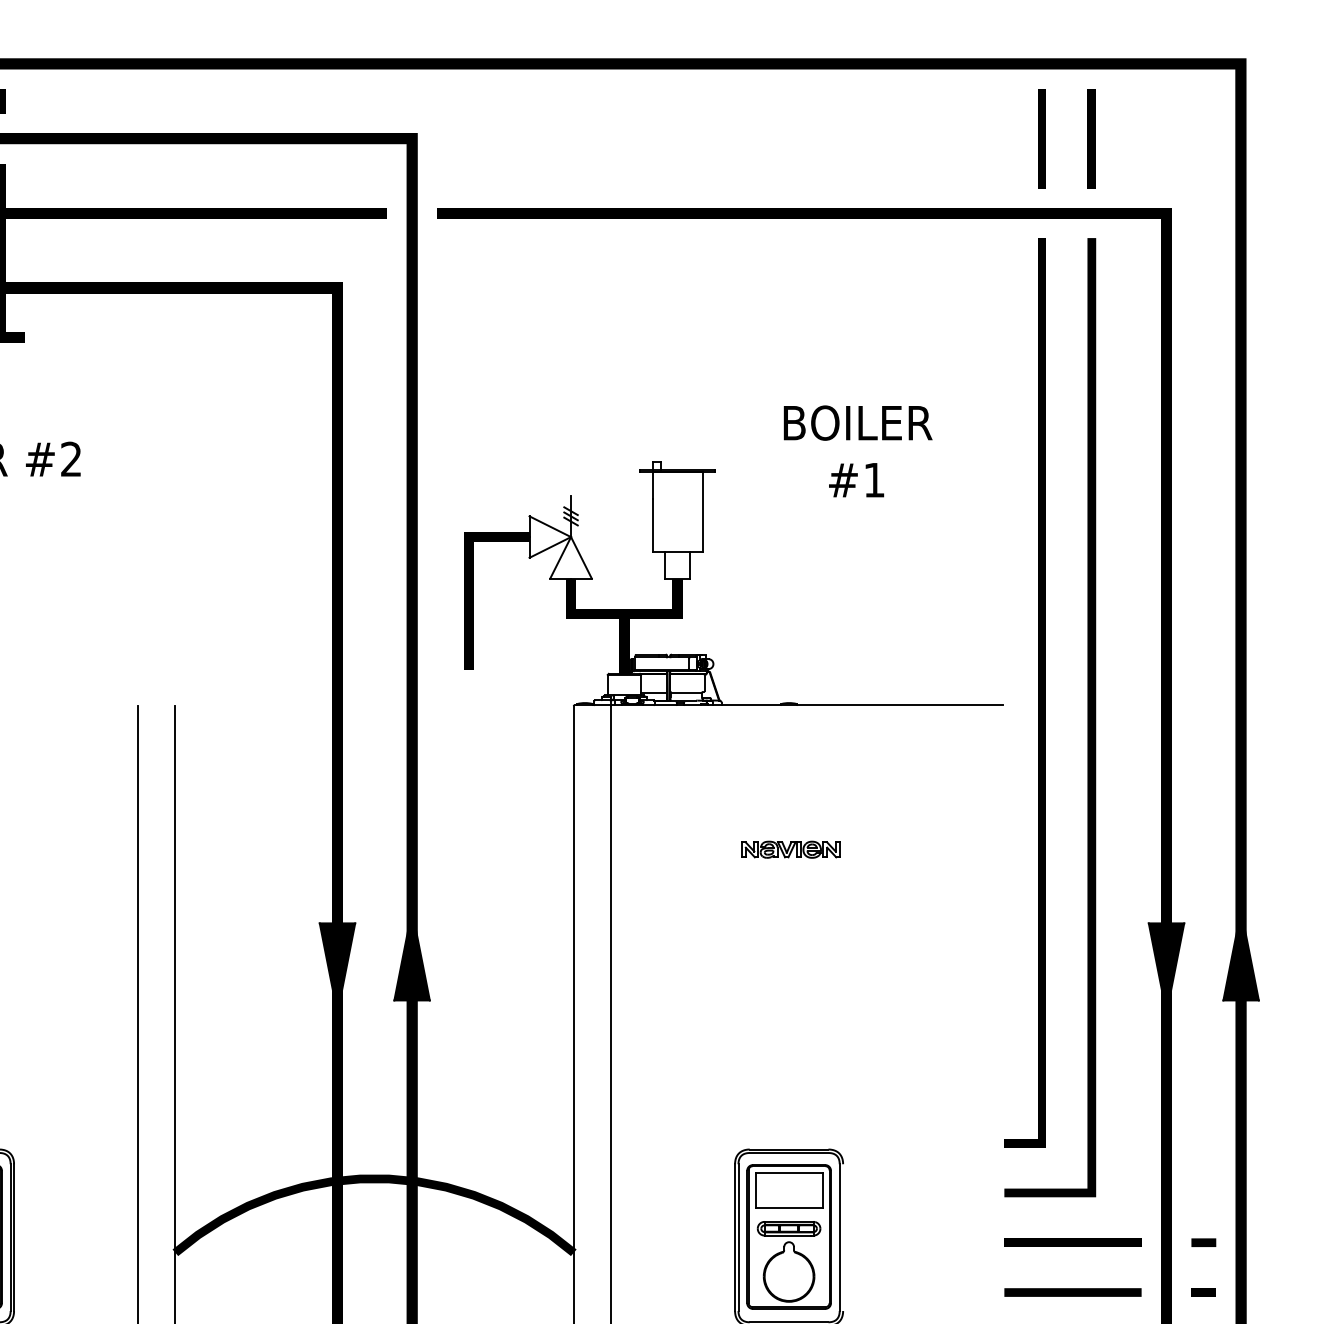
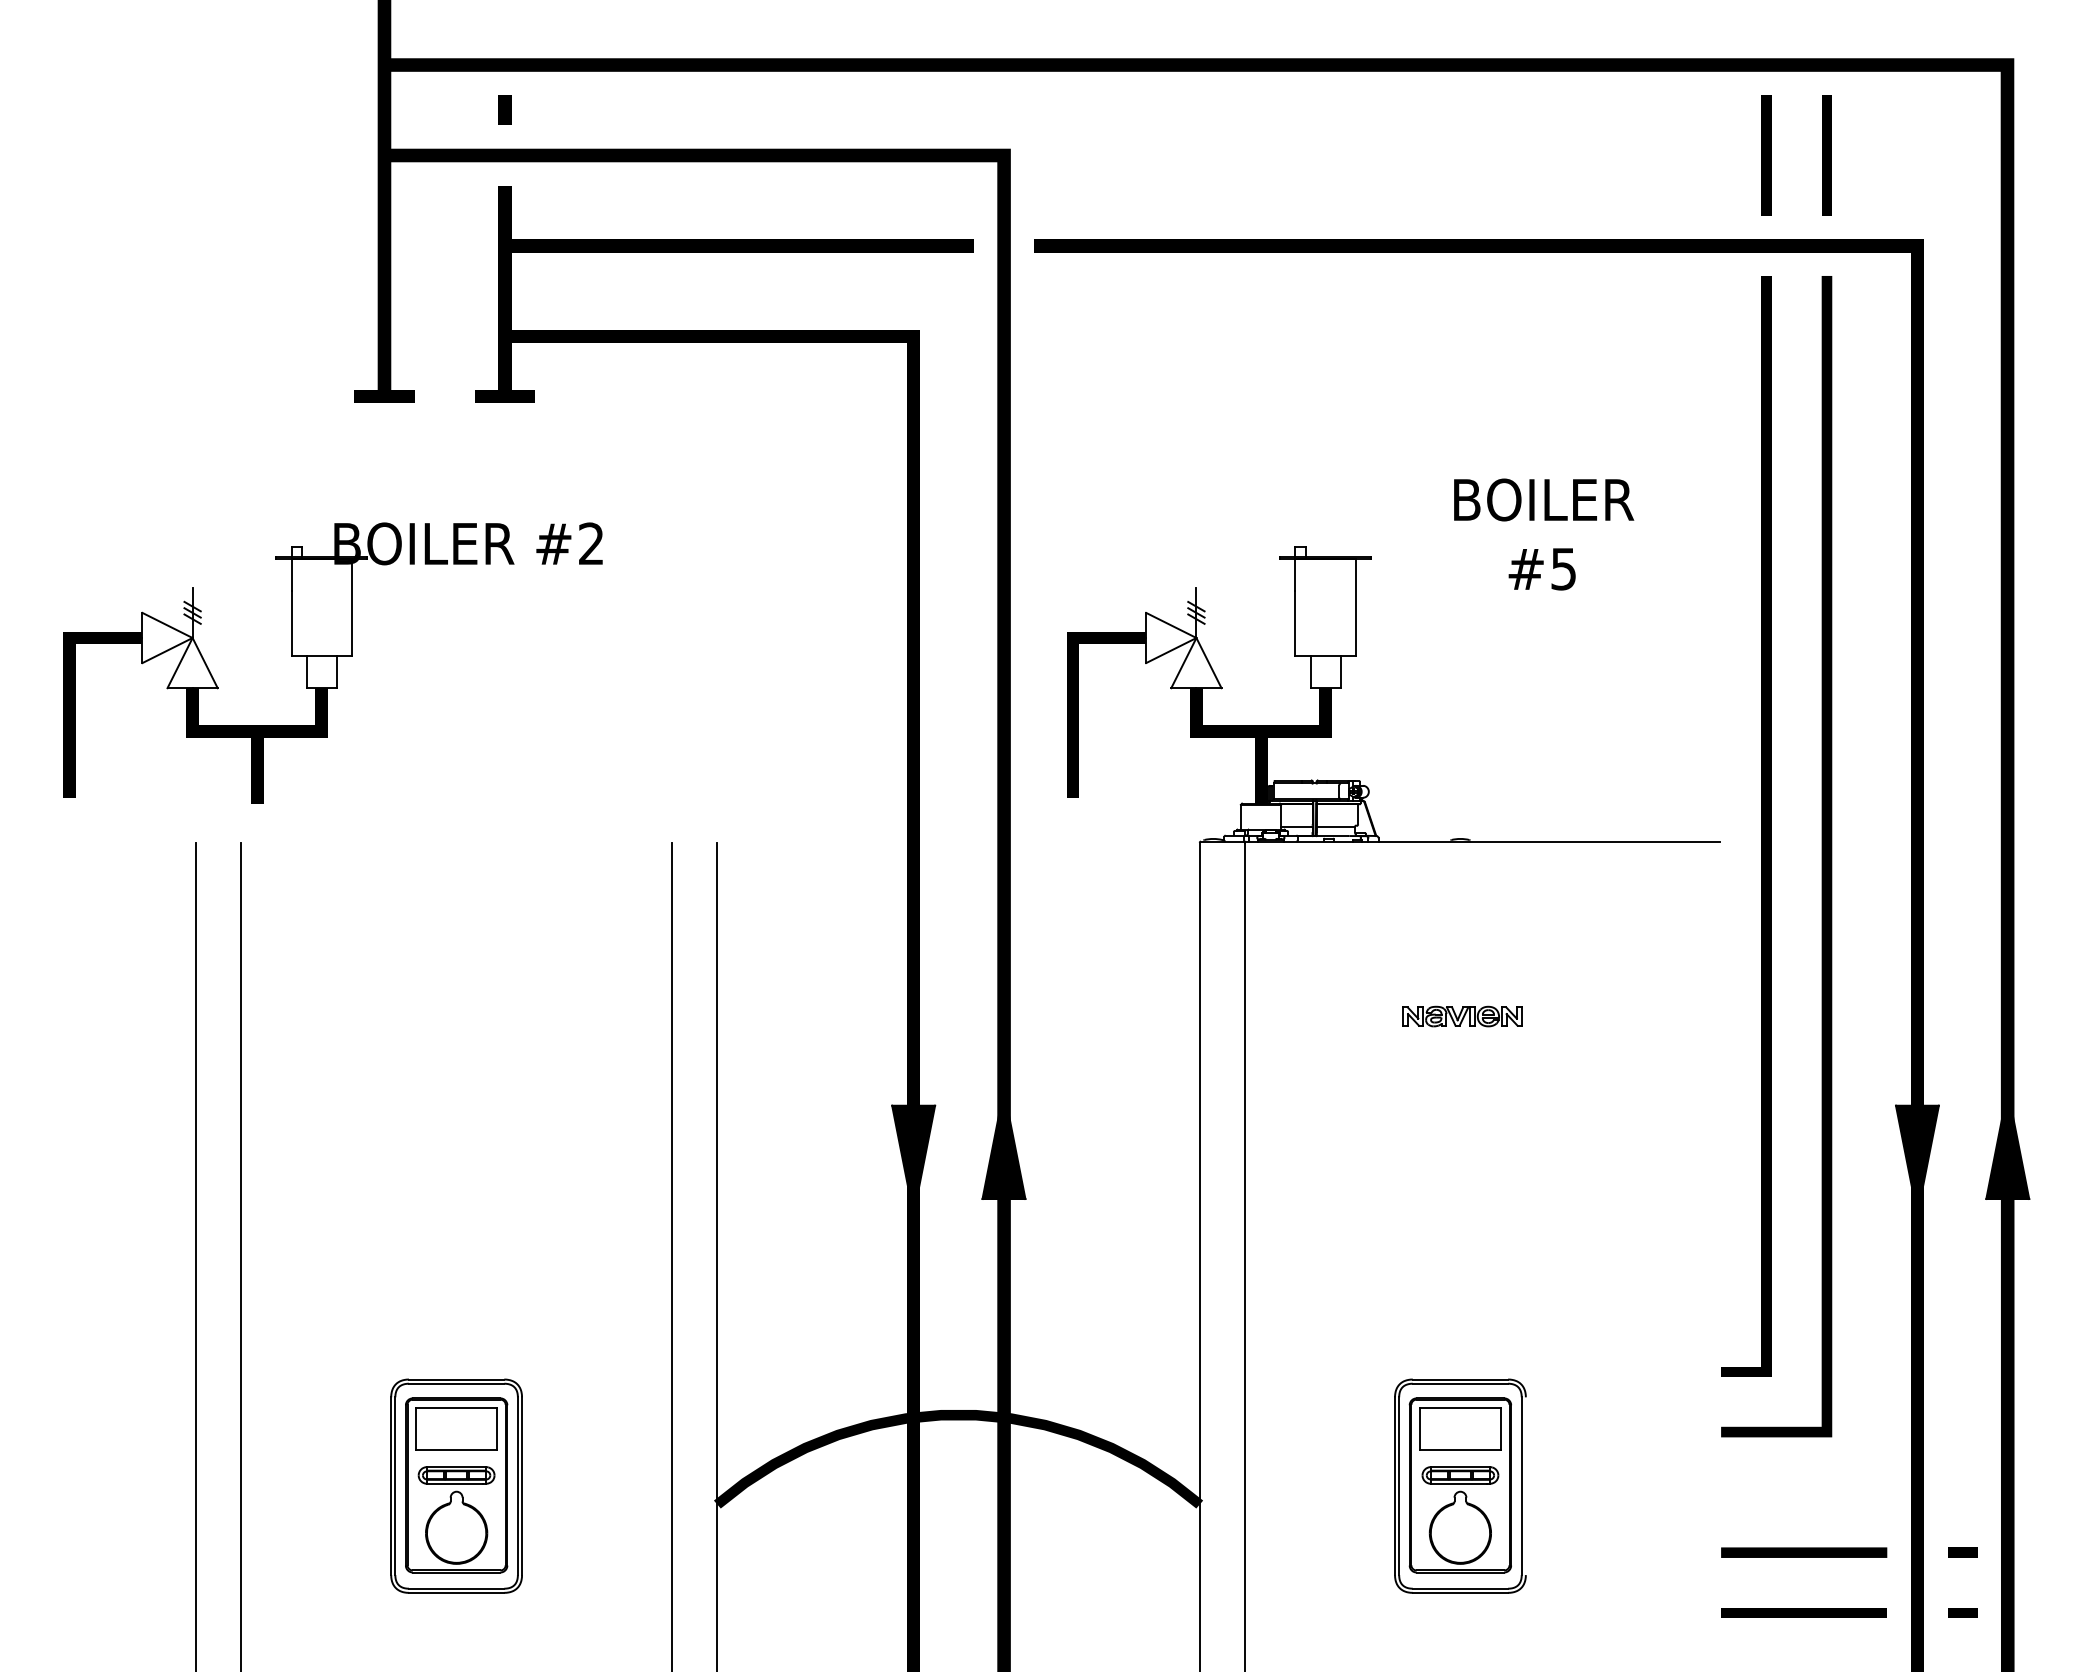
text: (874, 480) -> (1563, 569), #1 -> #5
line: (1072, 1242) -> (1803, 1492), removed
line: (1203, 1242) -> (1962, 1492), removed

